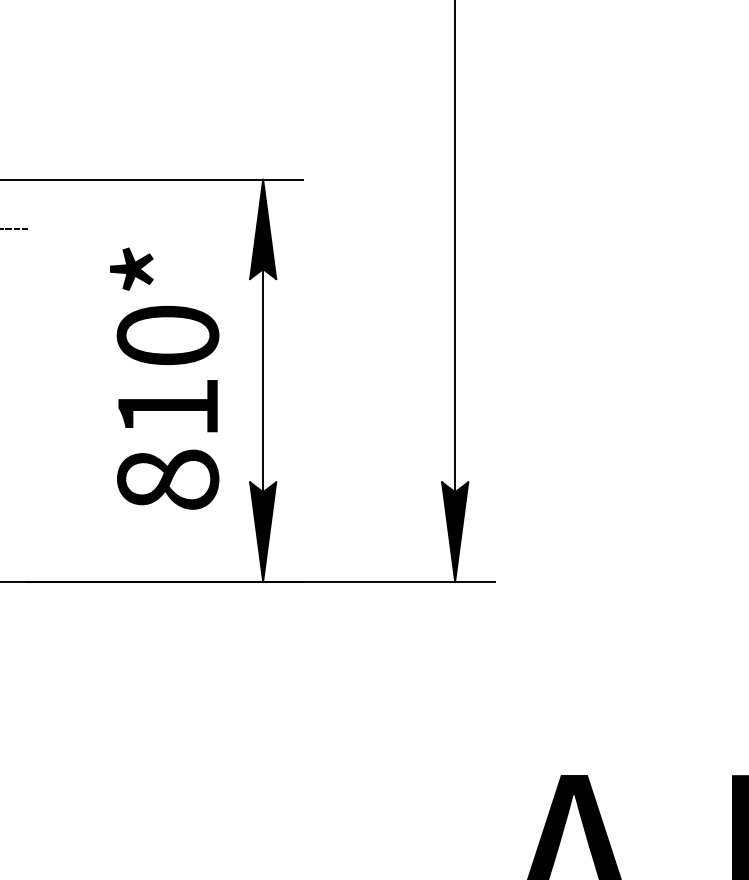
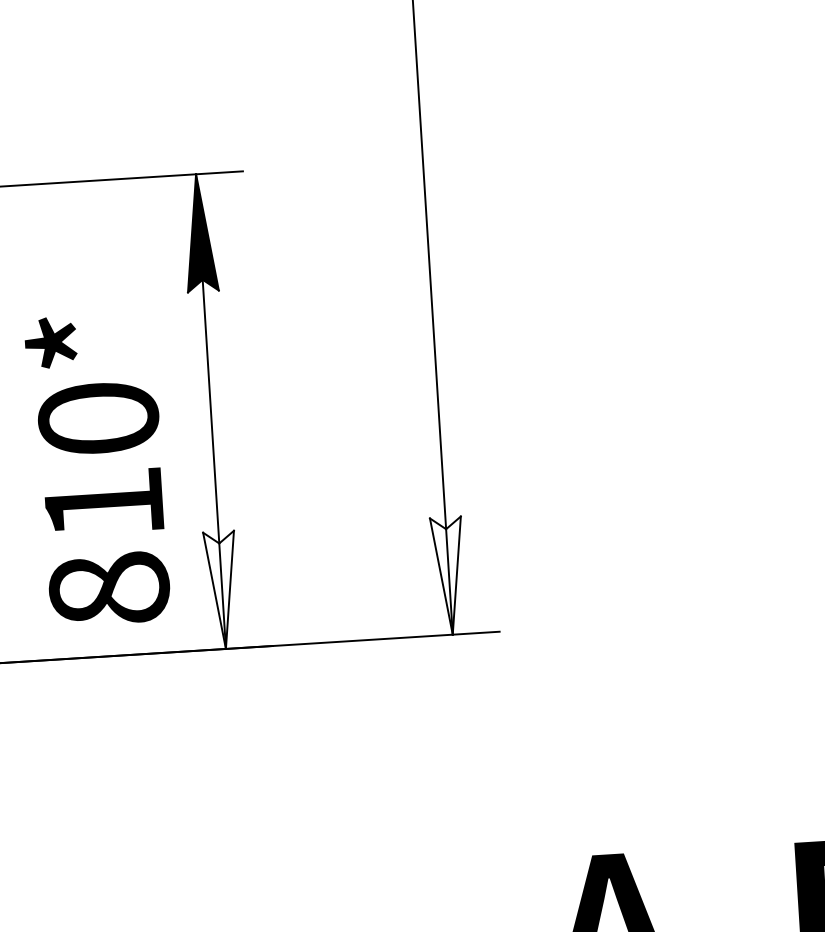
text: (164, 378) -> (97, 469), moved
fill: (263, 531) -> (222, 589), removed
fill: (455, 531) -> (449, 575), removed

